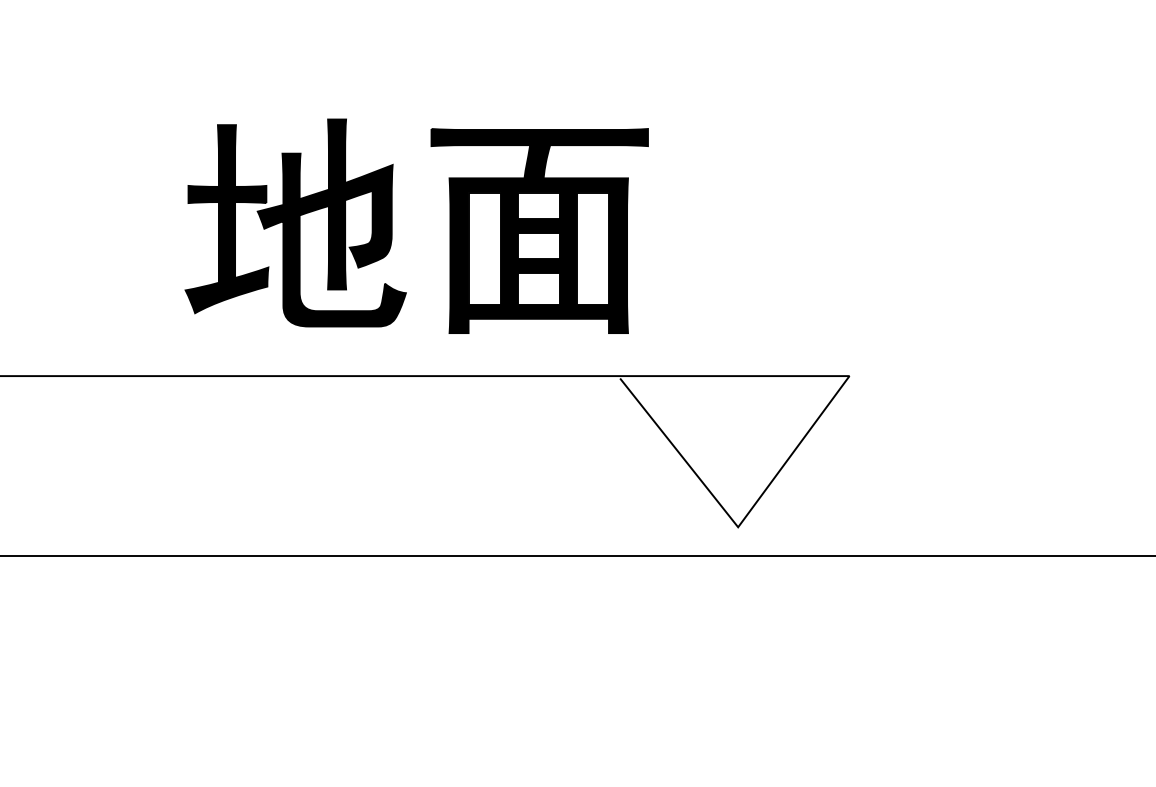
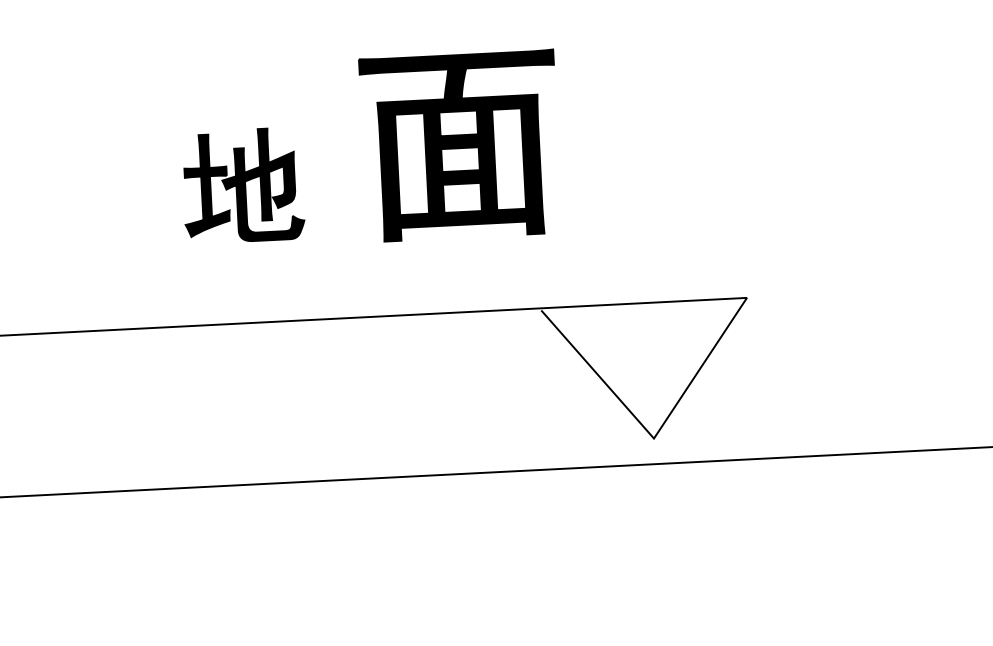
part: (295, 222) -> (242, 185), size x0.6
part: (539, 230) -> (460, 145), moved

